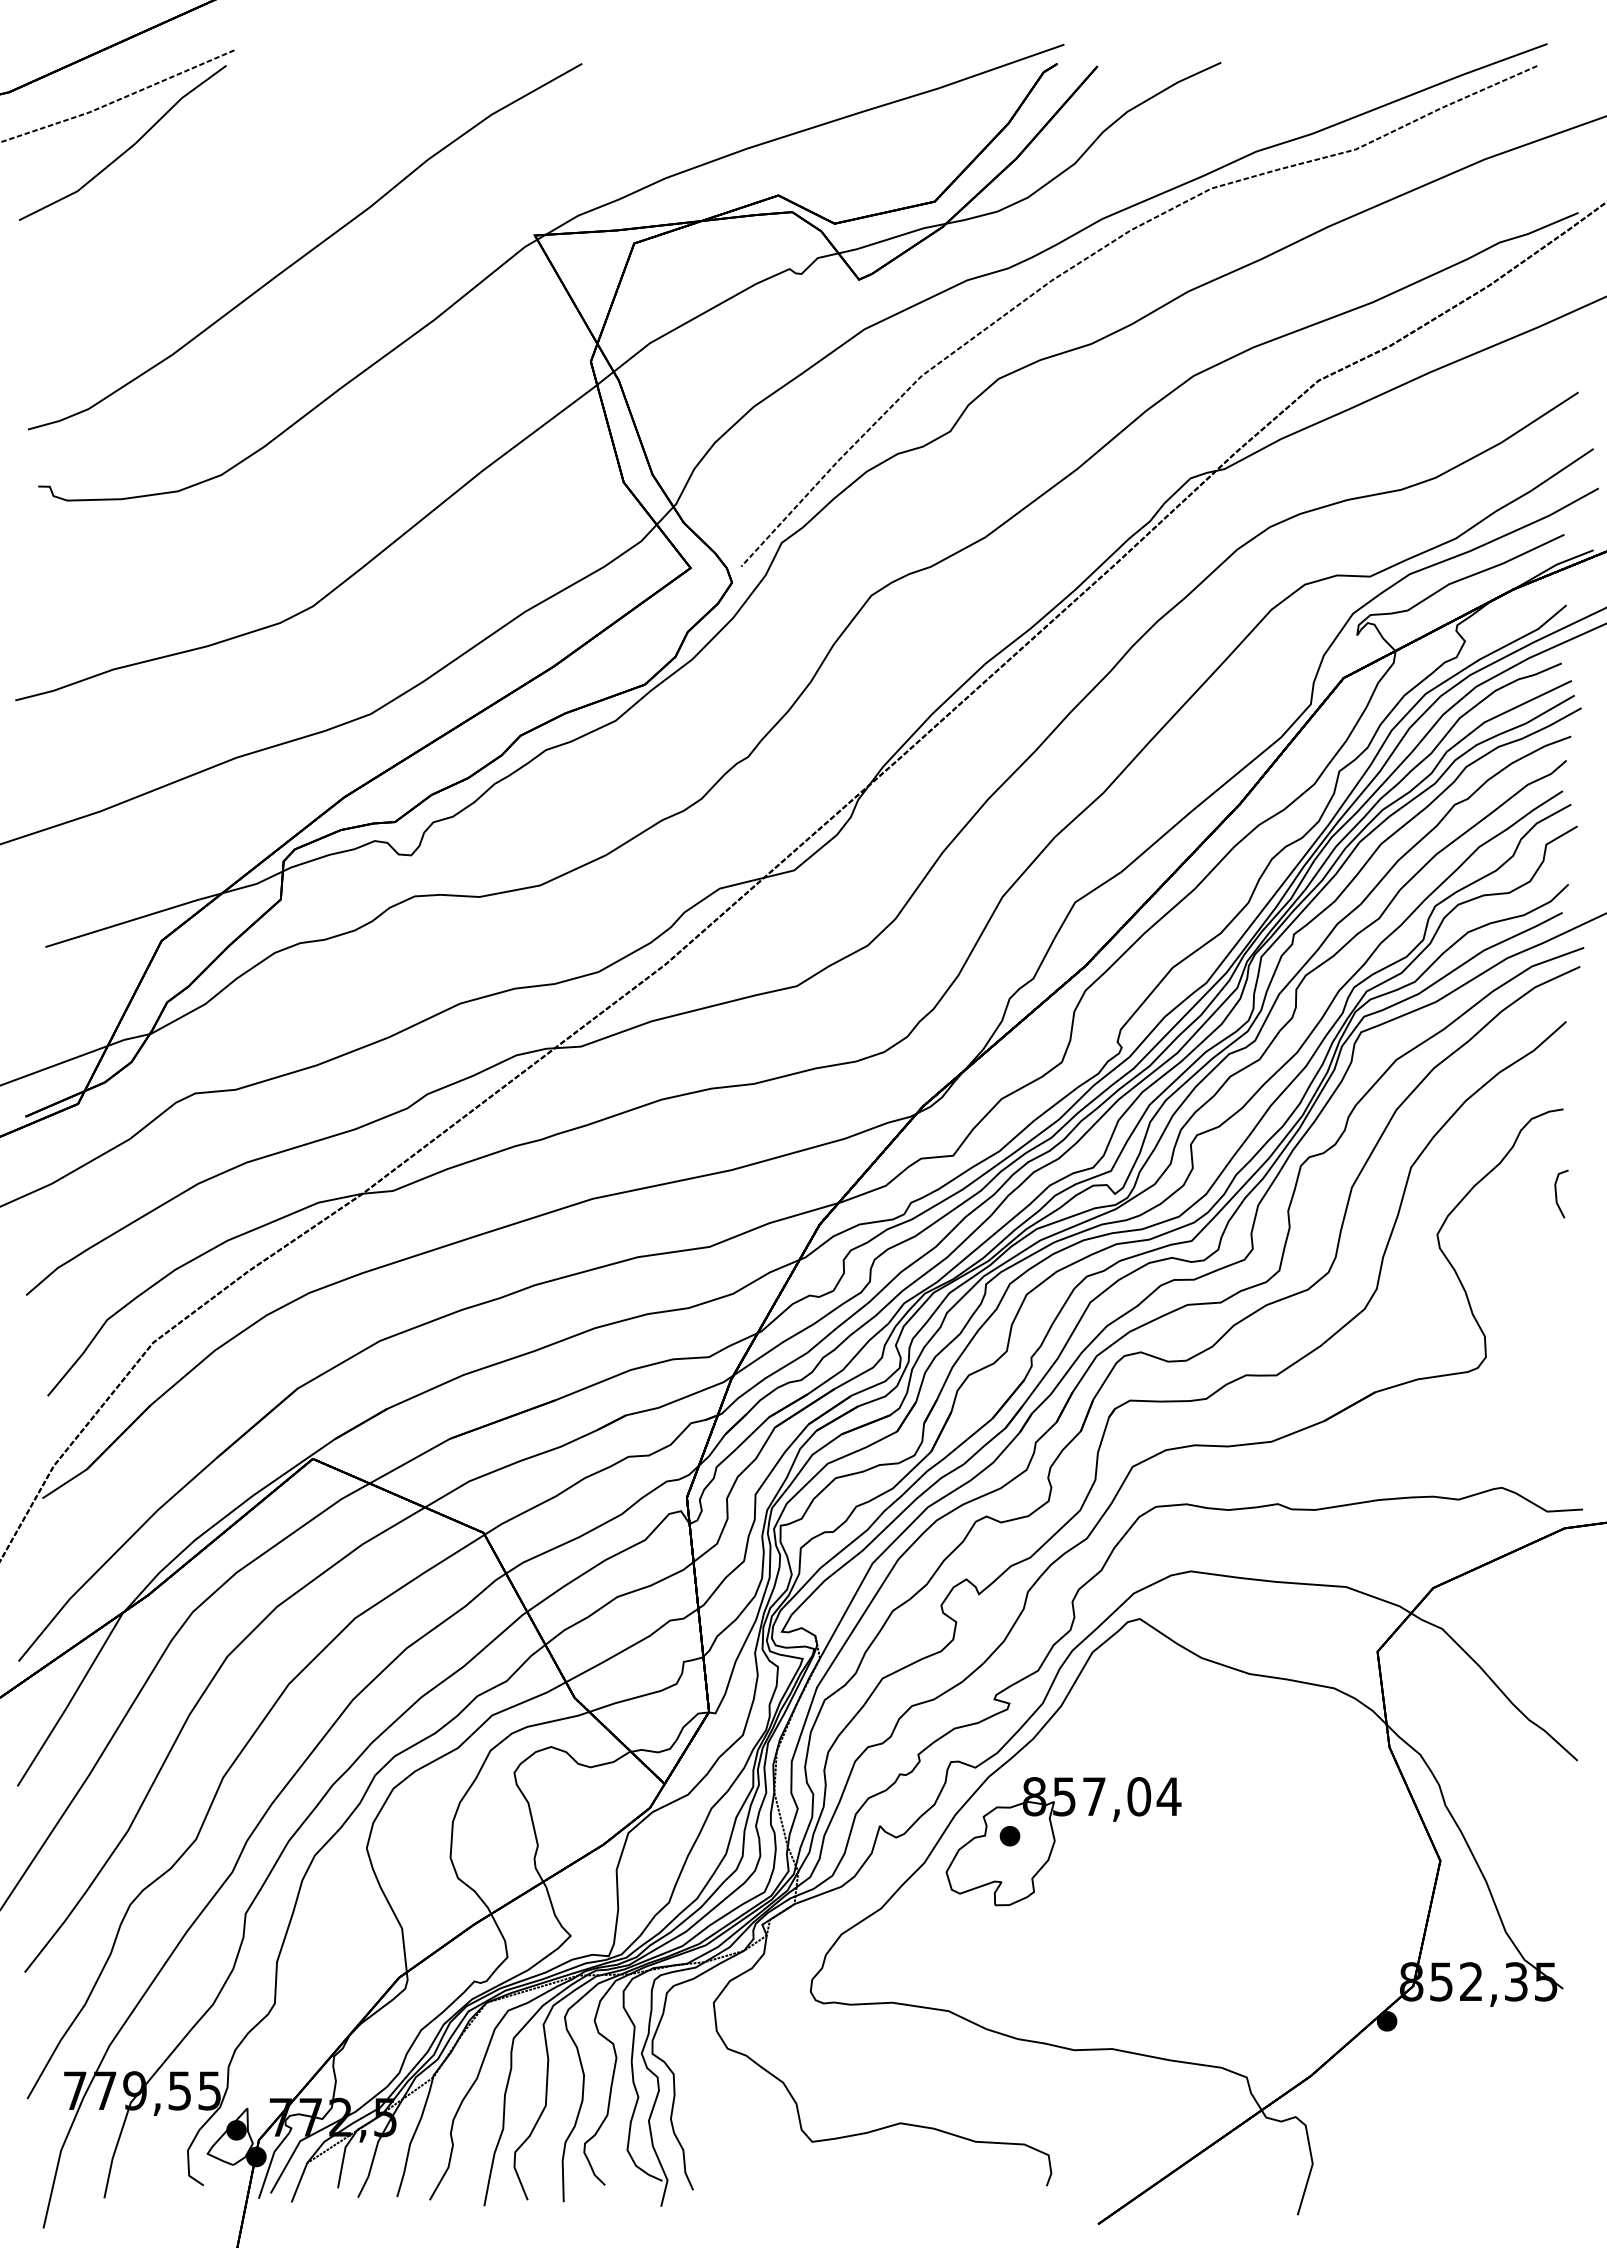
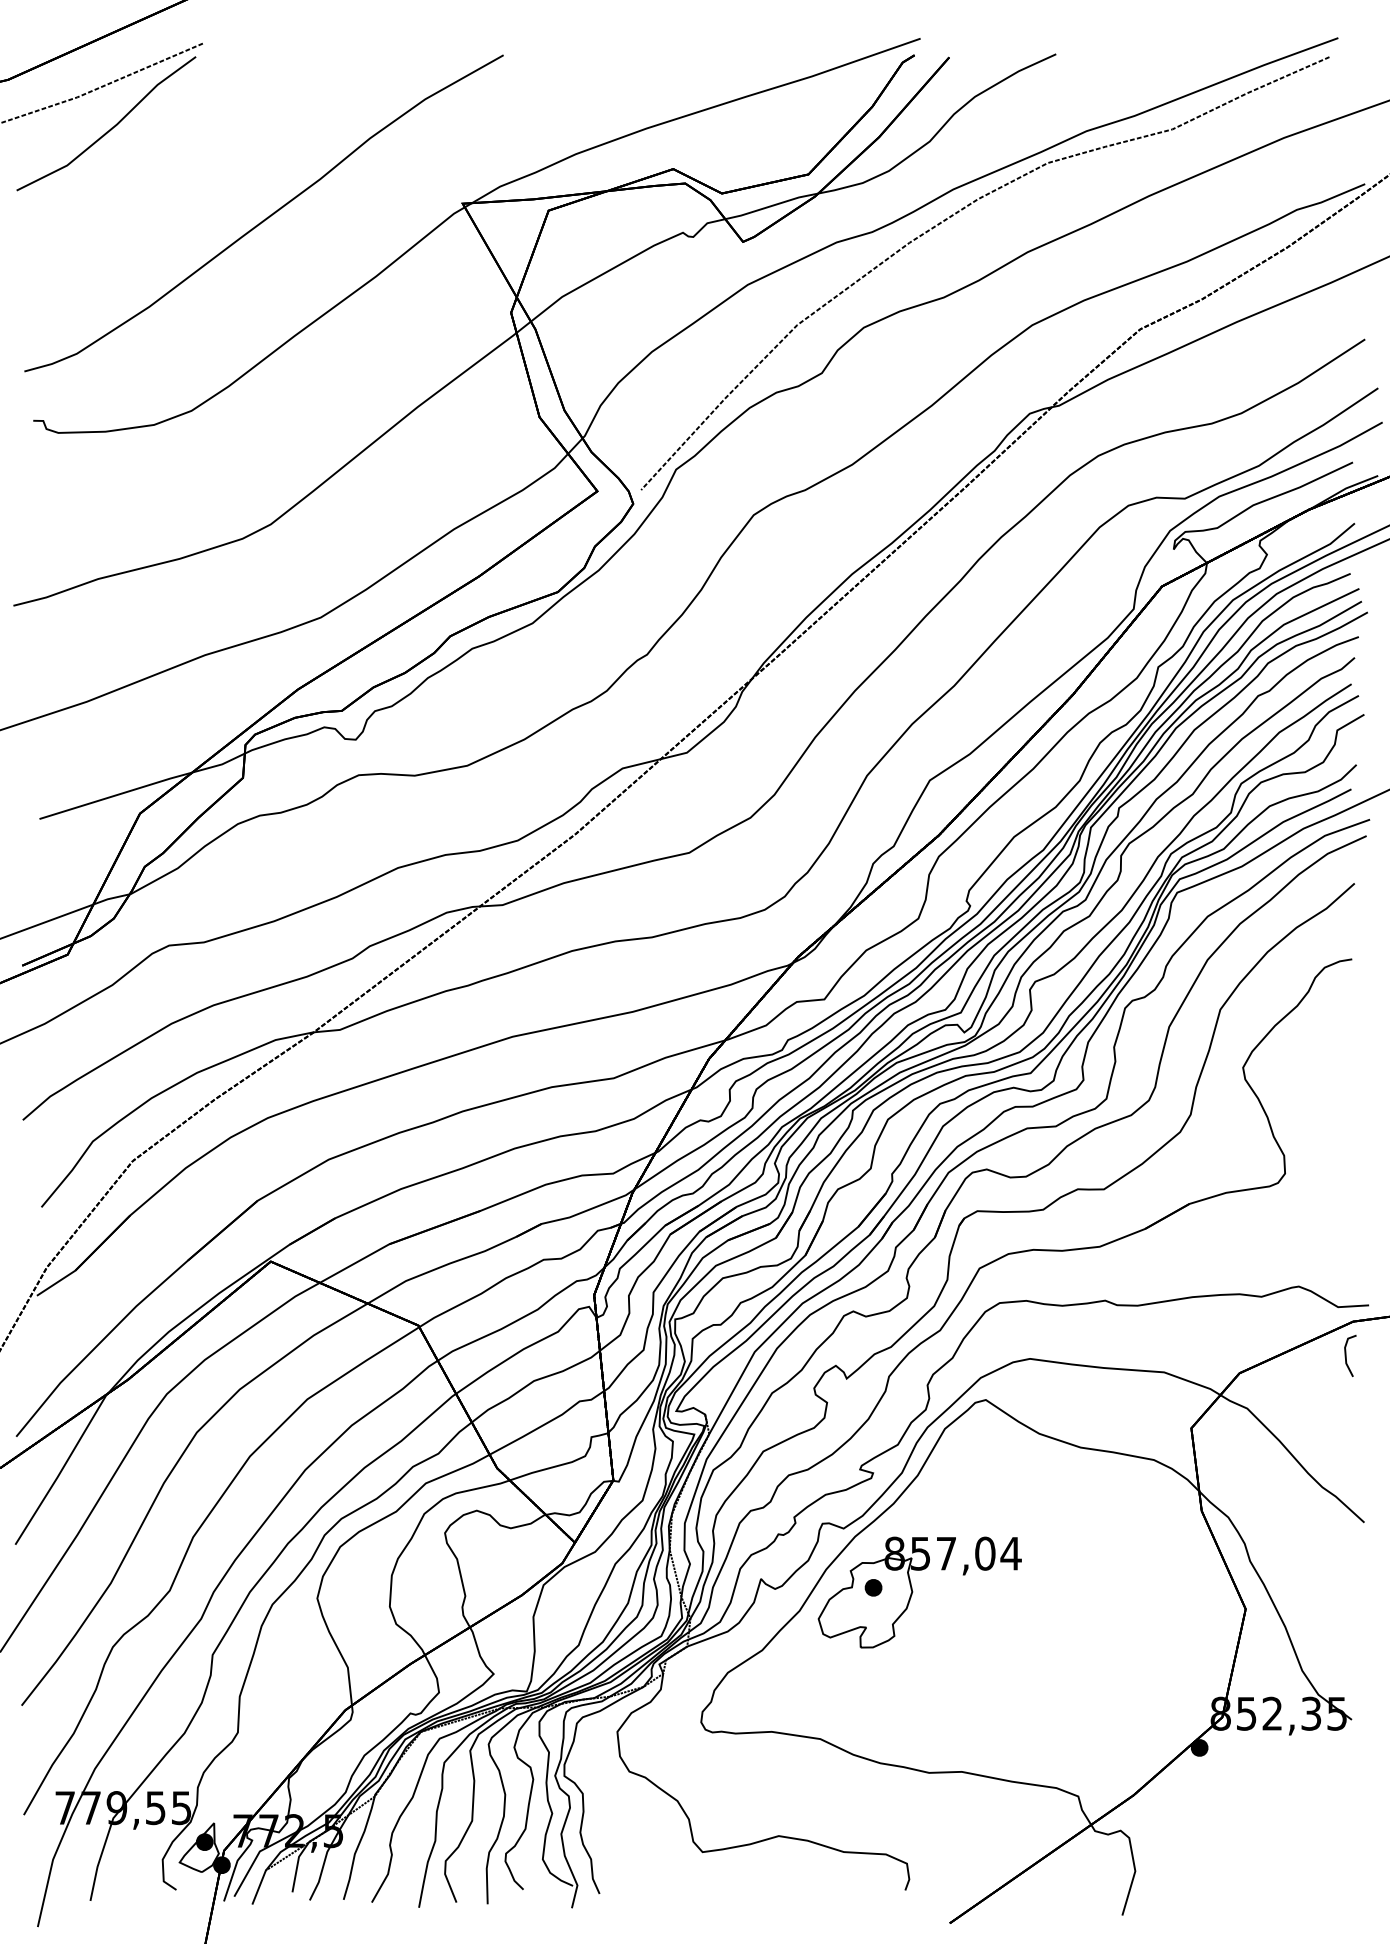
line: (1556, 1193) -> (1346, 1355), moved

